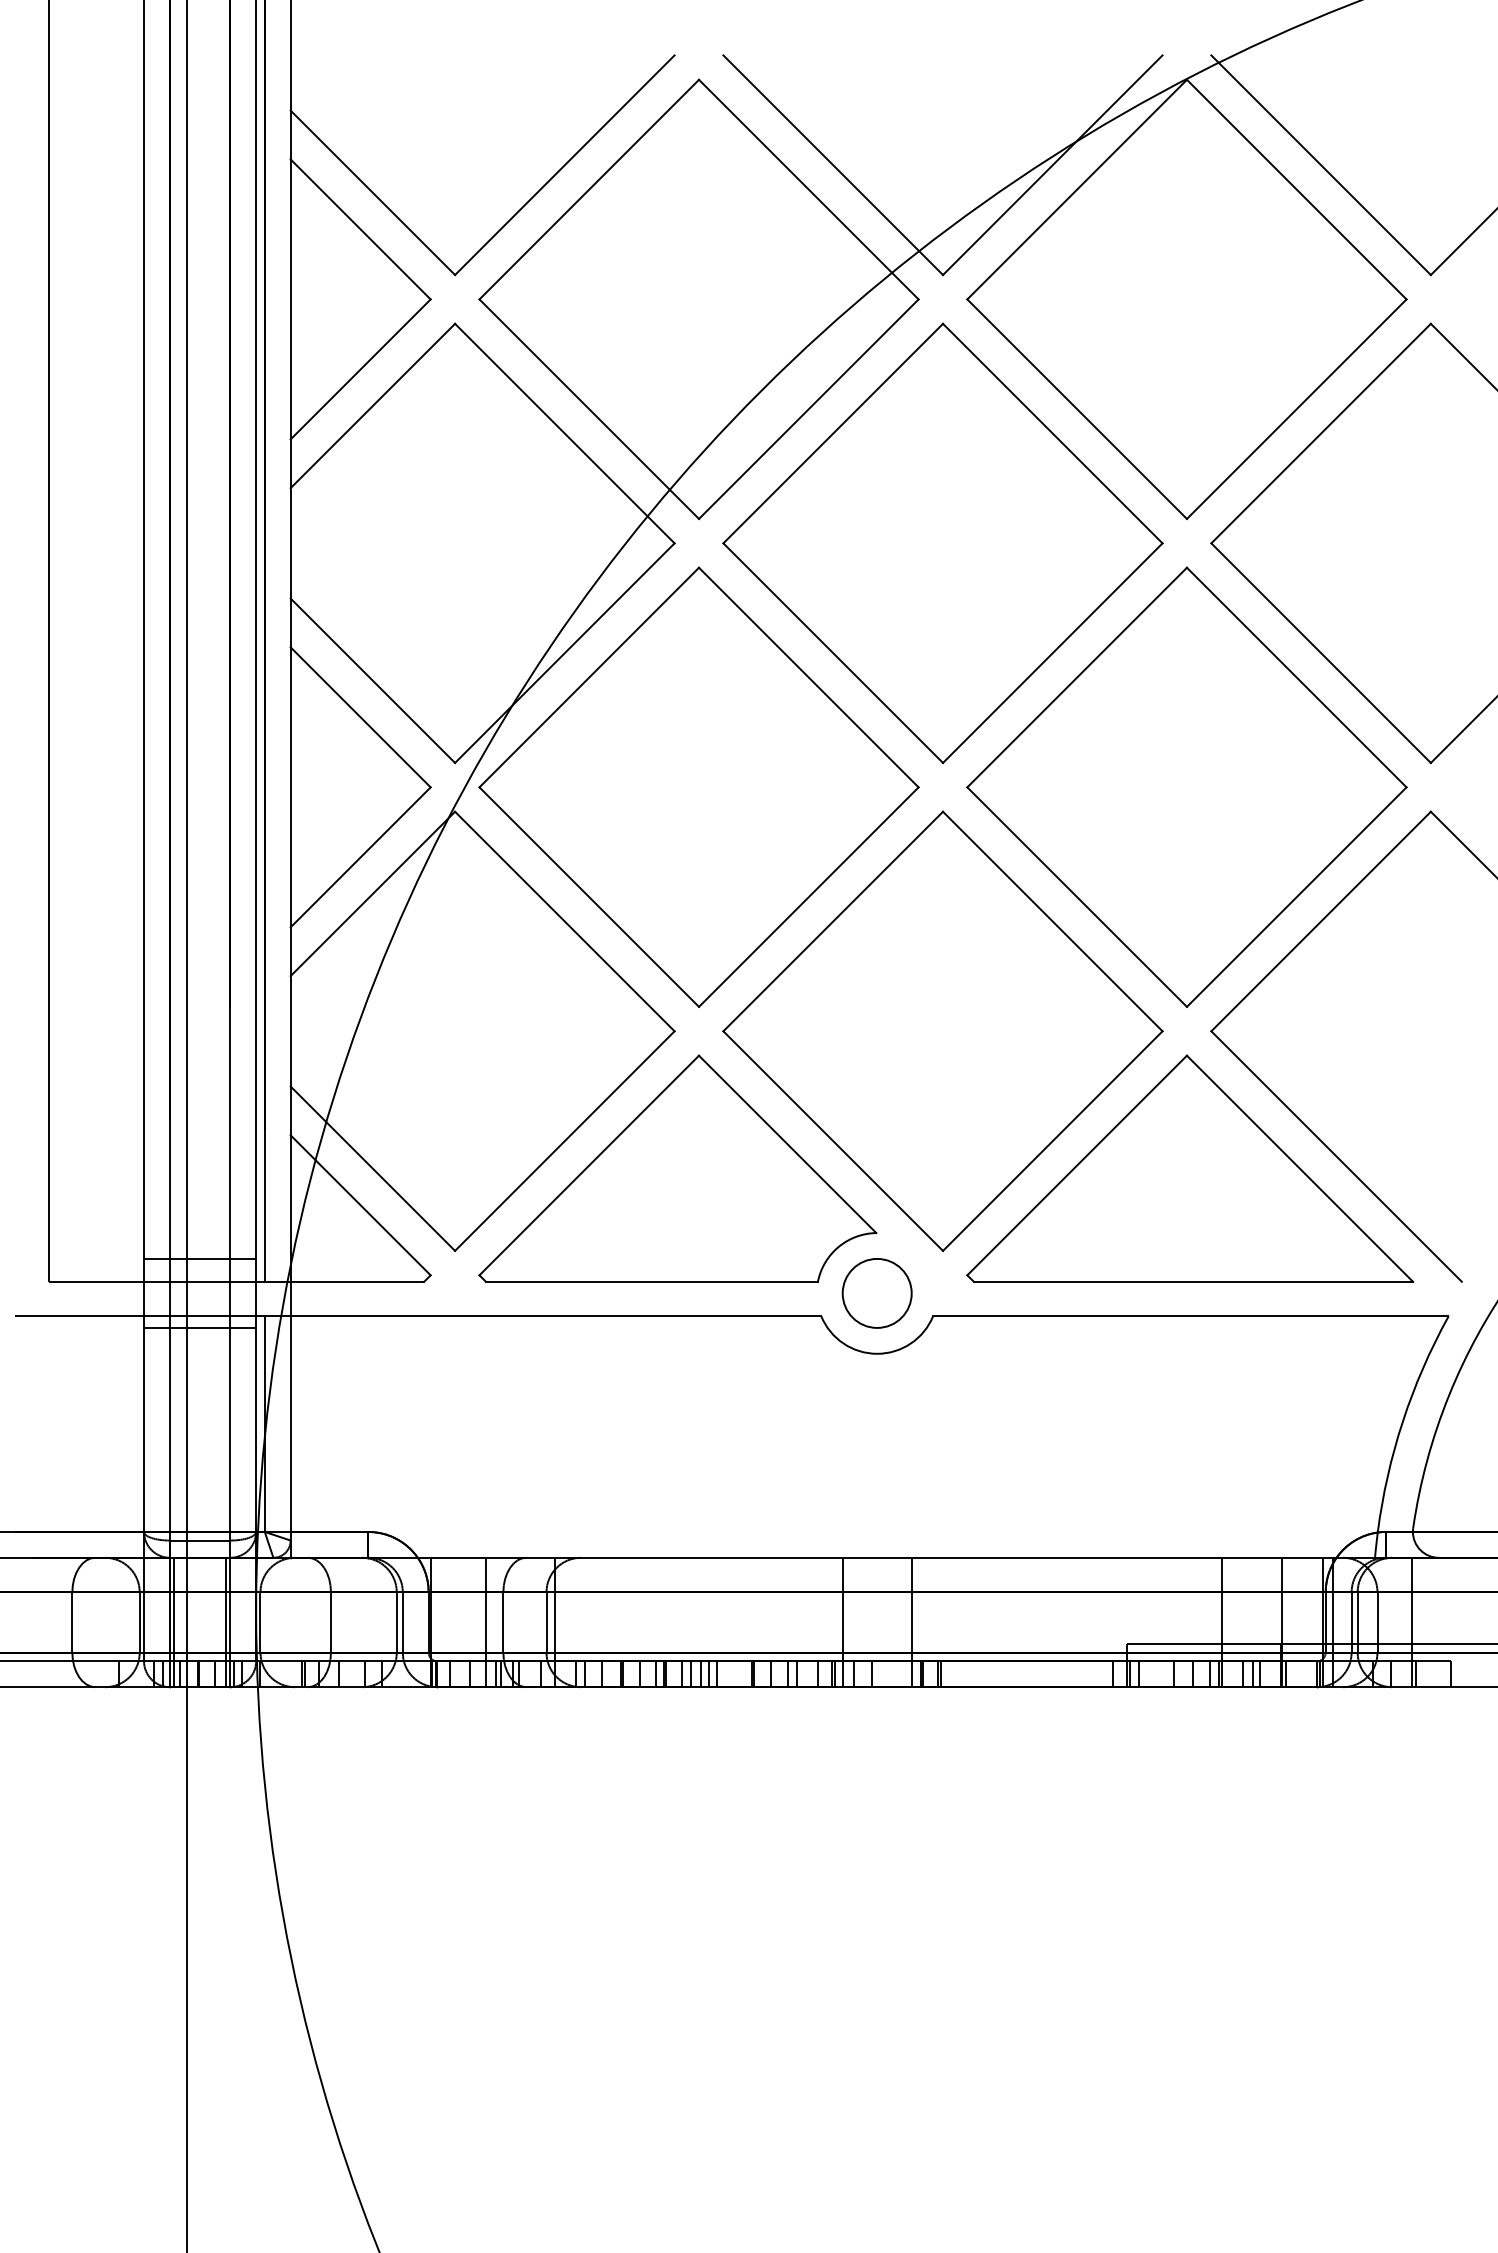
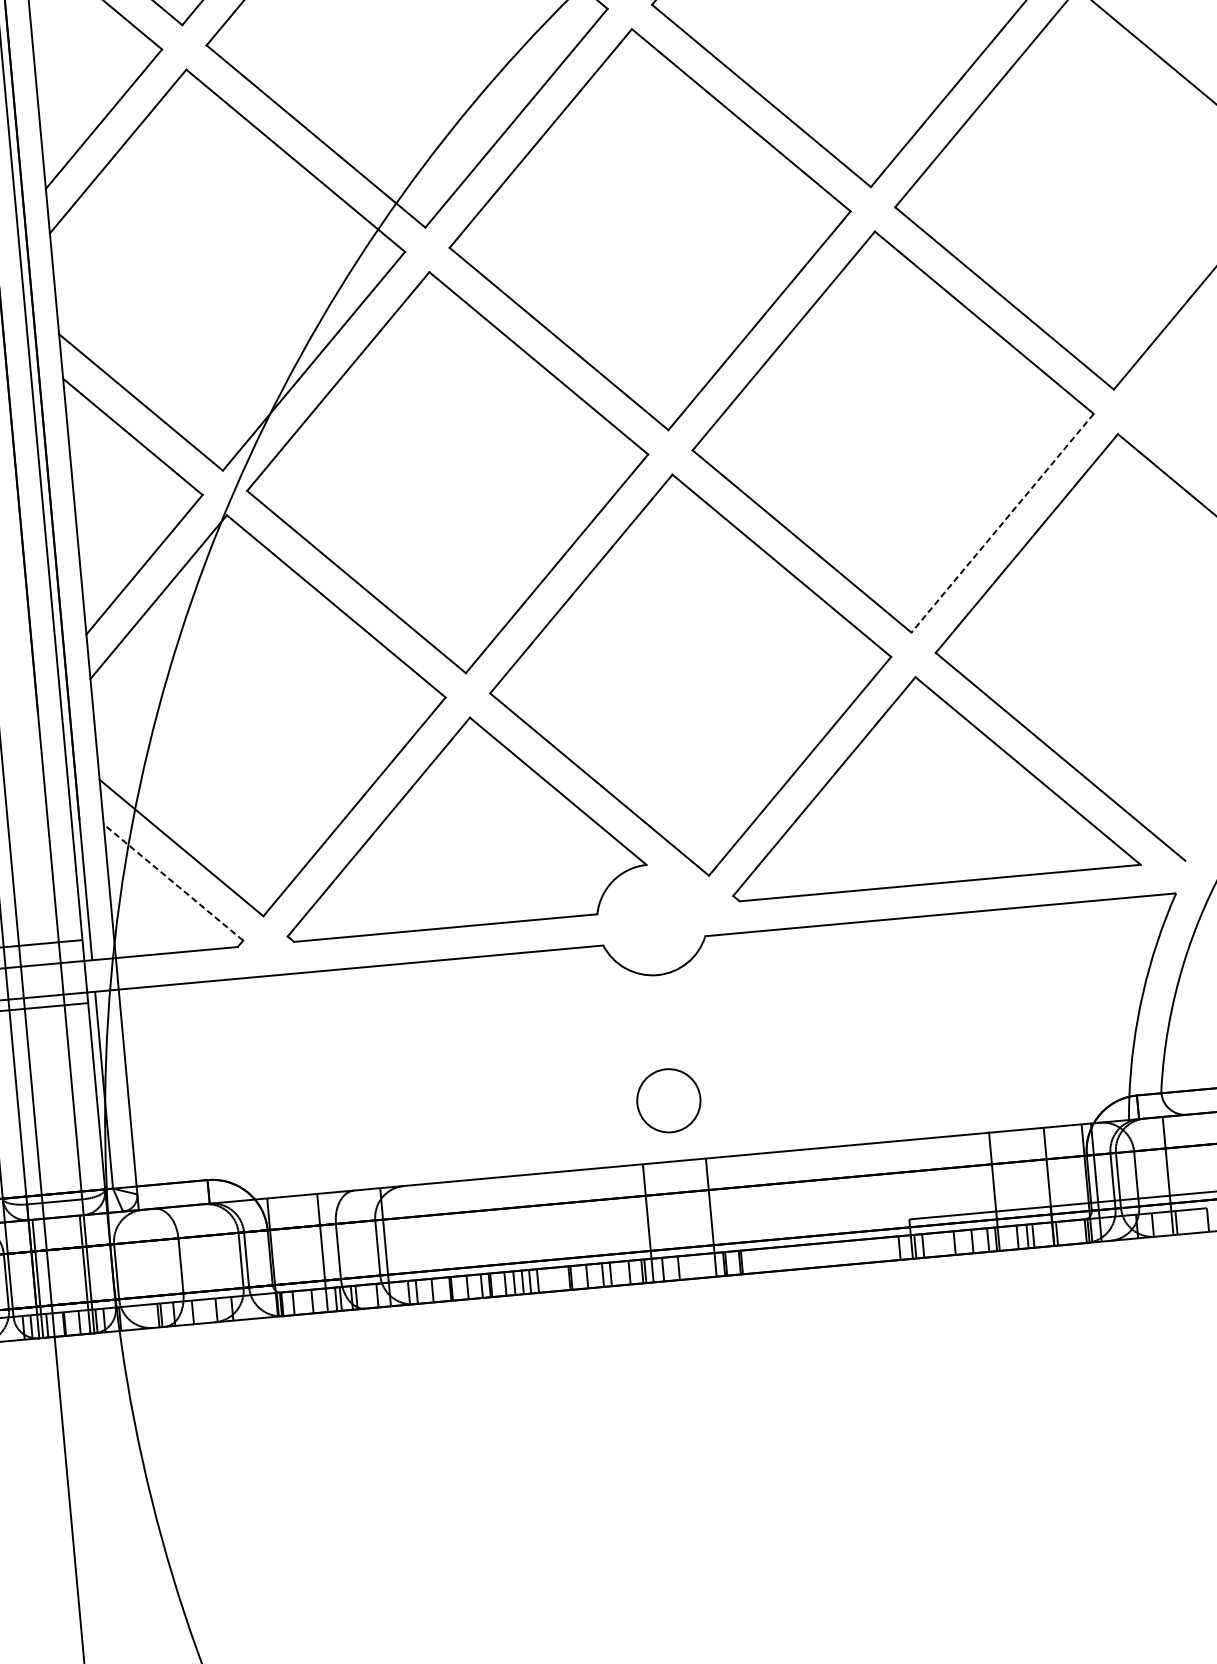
line: (1296, 897) -> (1002, 523), solid -> dashed
line: (360, 1205) -> (173, 882), solid -> dashed
circle: (876, 1293) -> (668, 1100), moved

